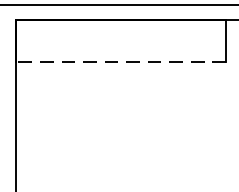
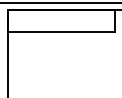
line: (120, 61) -> (61, 31), dashed -> solid

